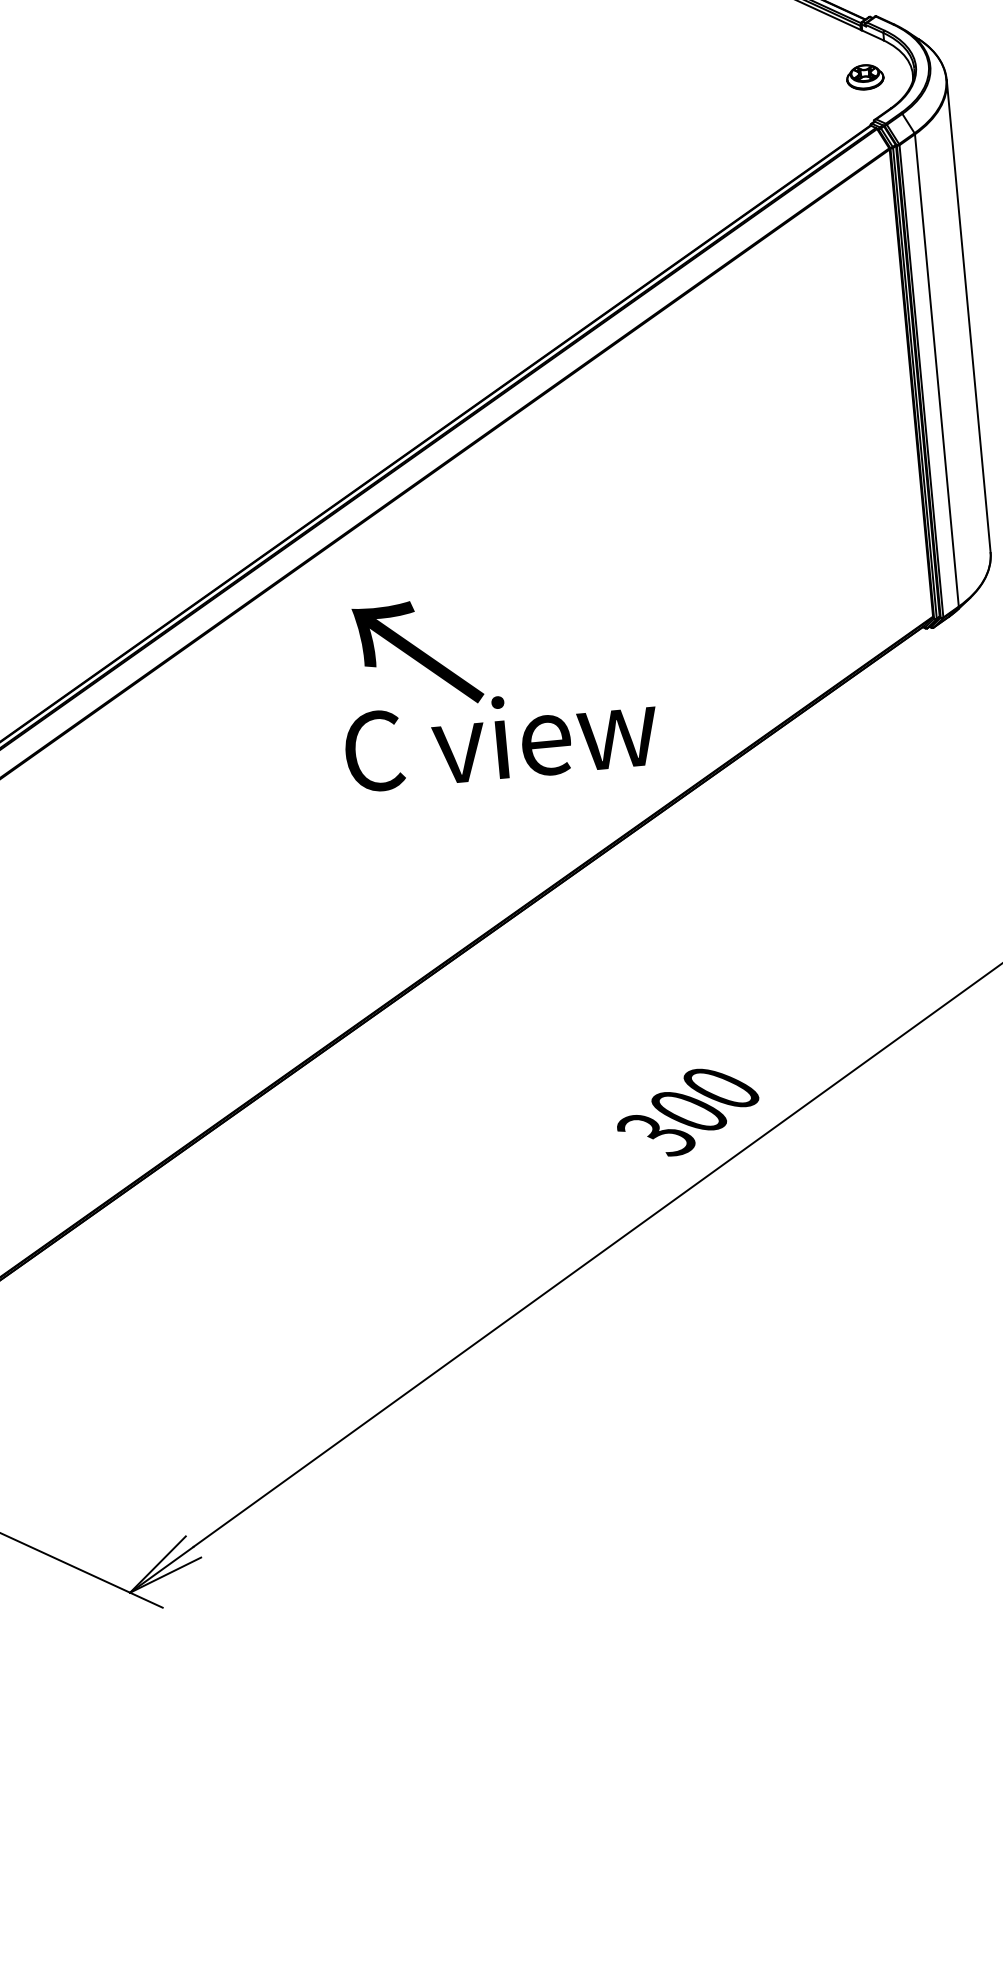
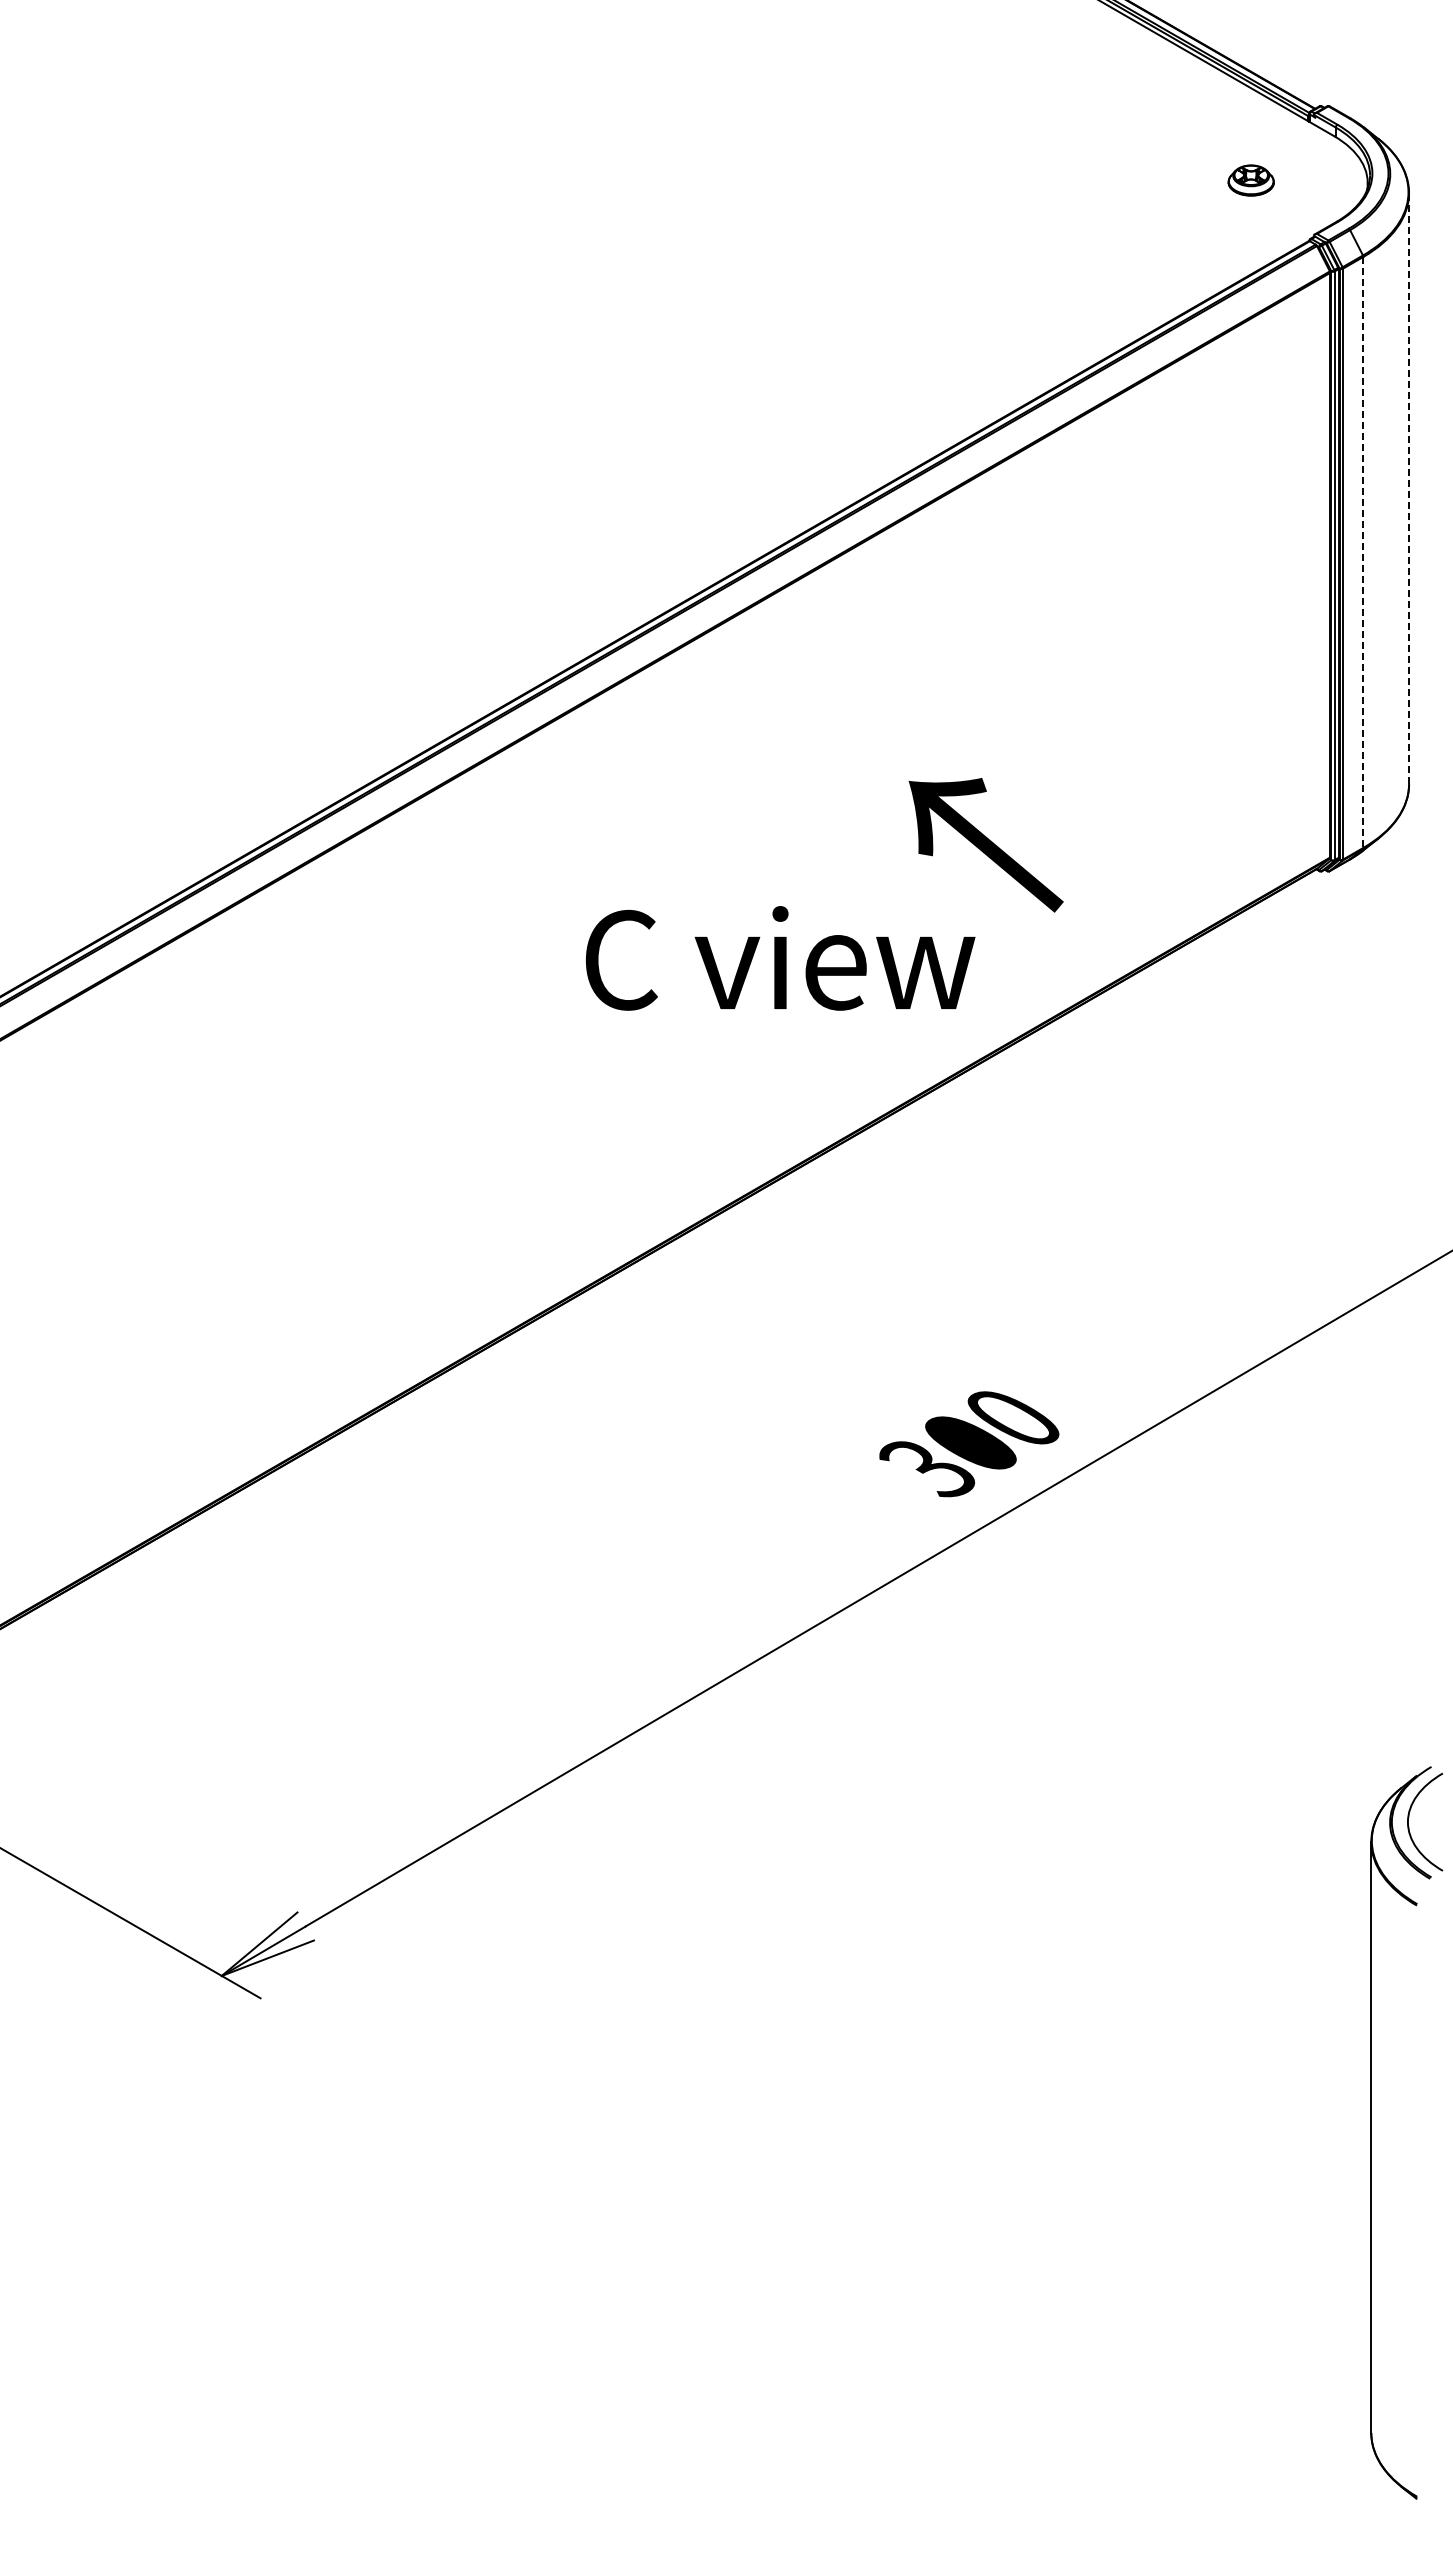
part: (864, 77) -> (1250, 180), moved
line: (968, 315) -> (1409, 488), solid -> dashed
line: (936, 370) -> (1363, 552), solid -> dashed
text: (417, 654) -> (985, 845), moved

